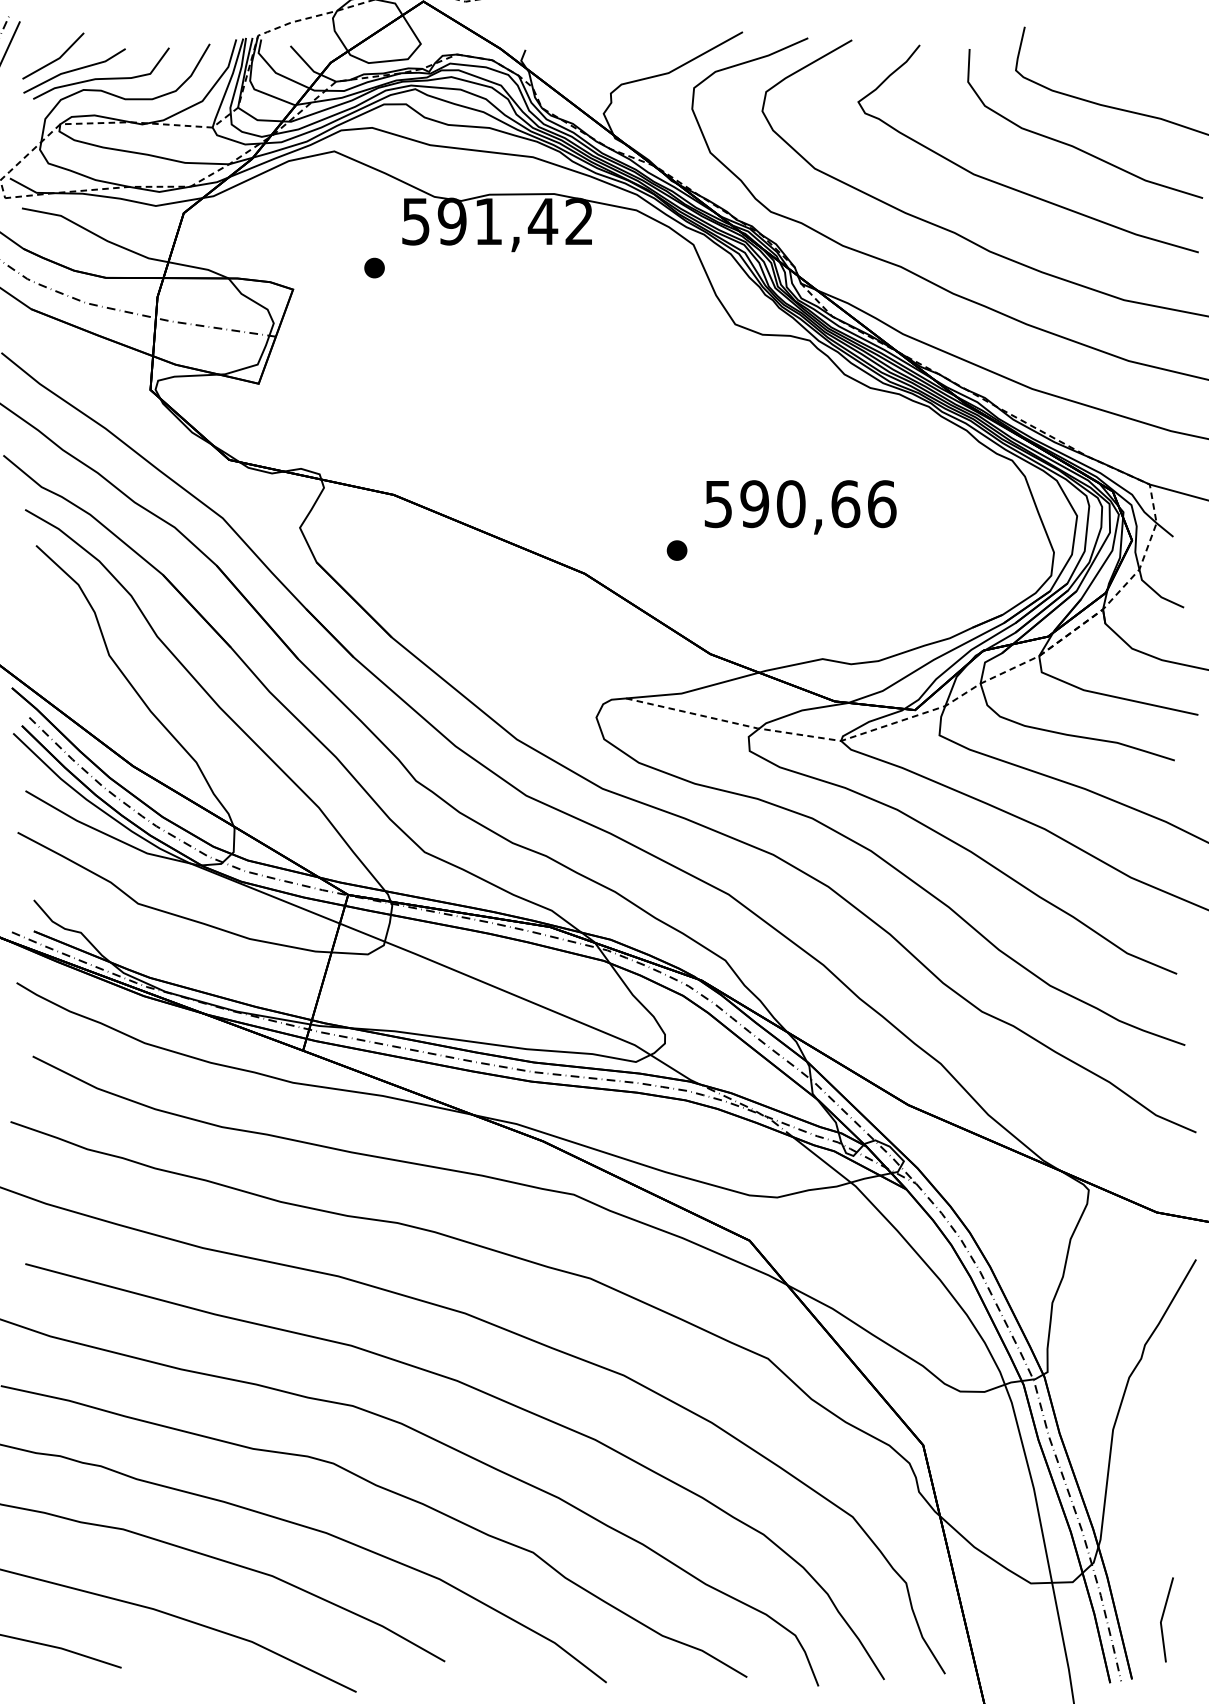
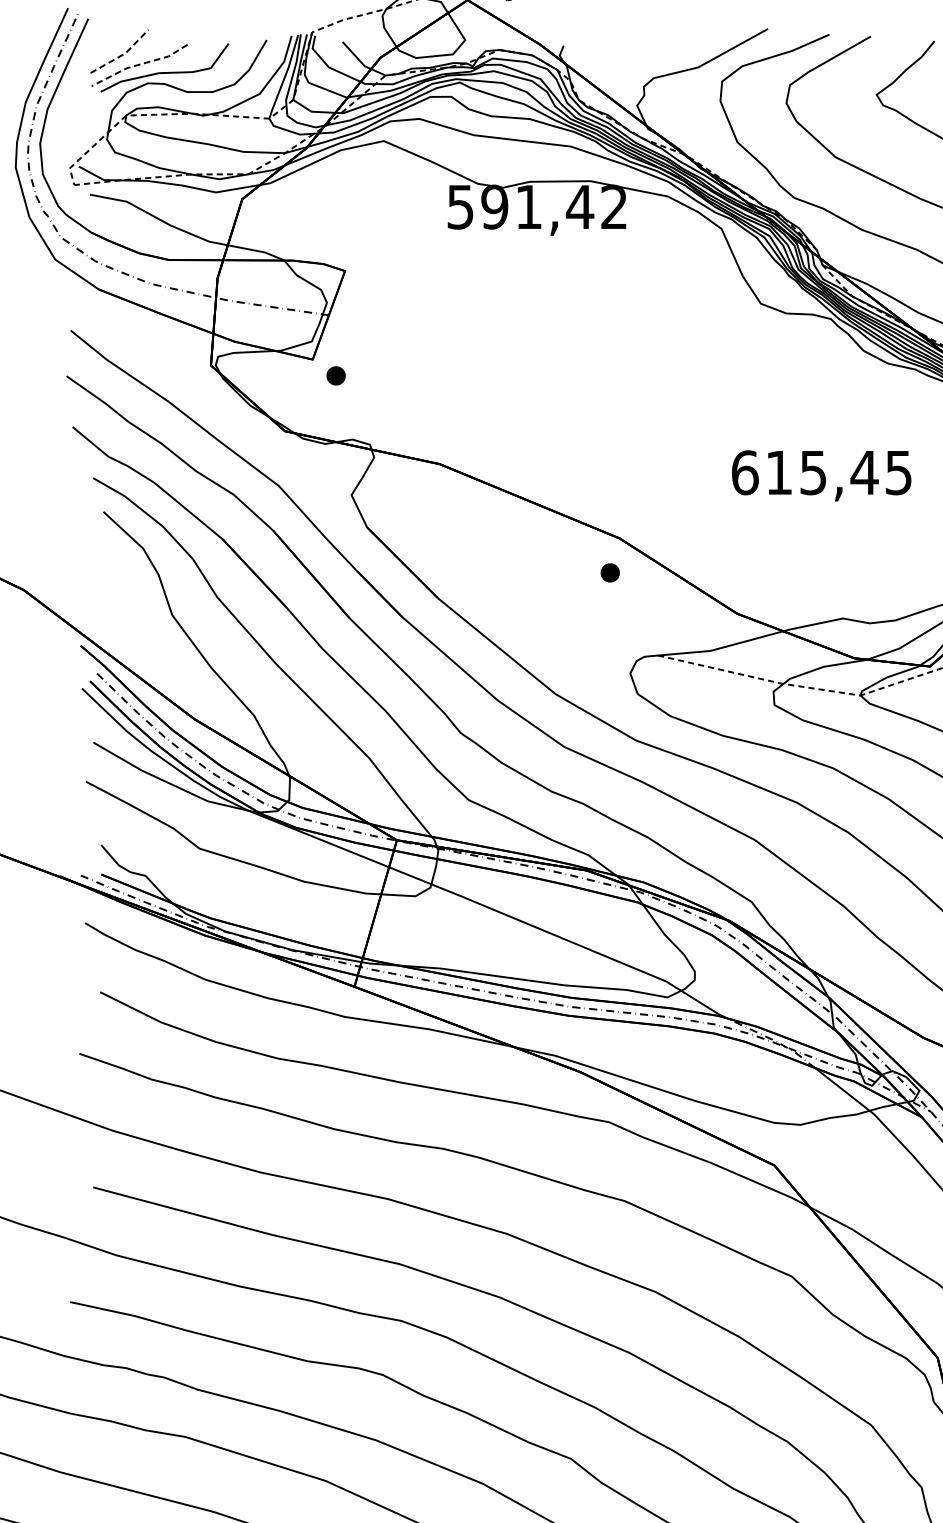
line: (57, 59) -> (123, 54), solid -> dashed
line: (74, 70) -> (139, 65), solid -> dashed
part: (374, 267) -> (336, 375), moved
text: (800, 504) -> (822, 473), 590,66 -> 615,45
part: (676, 550) -> (609, 572), moved

